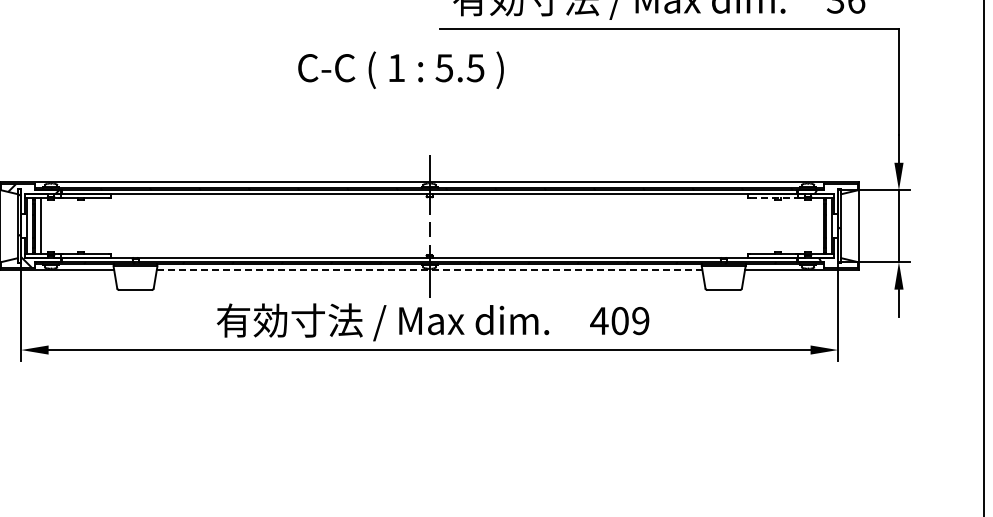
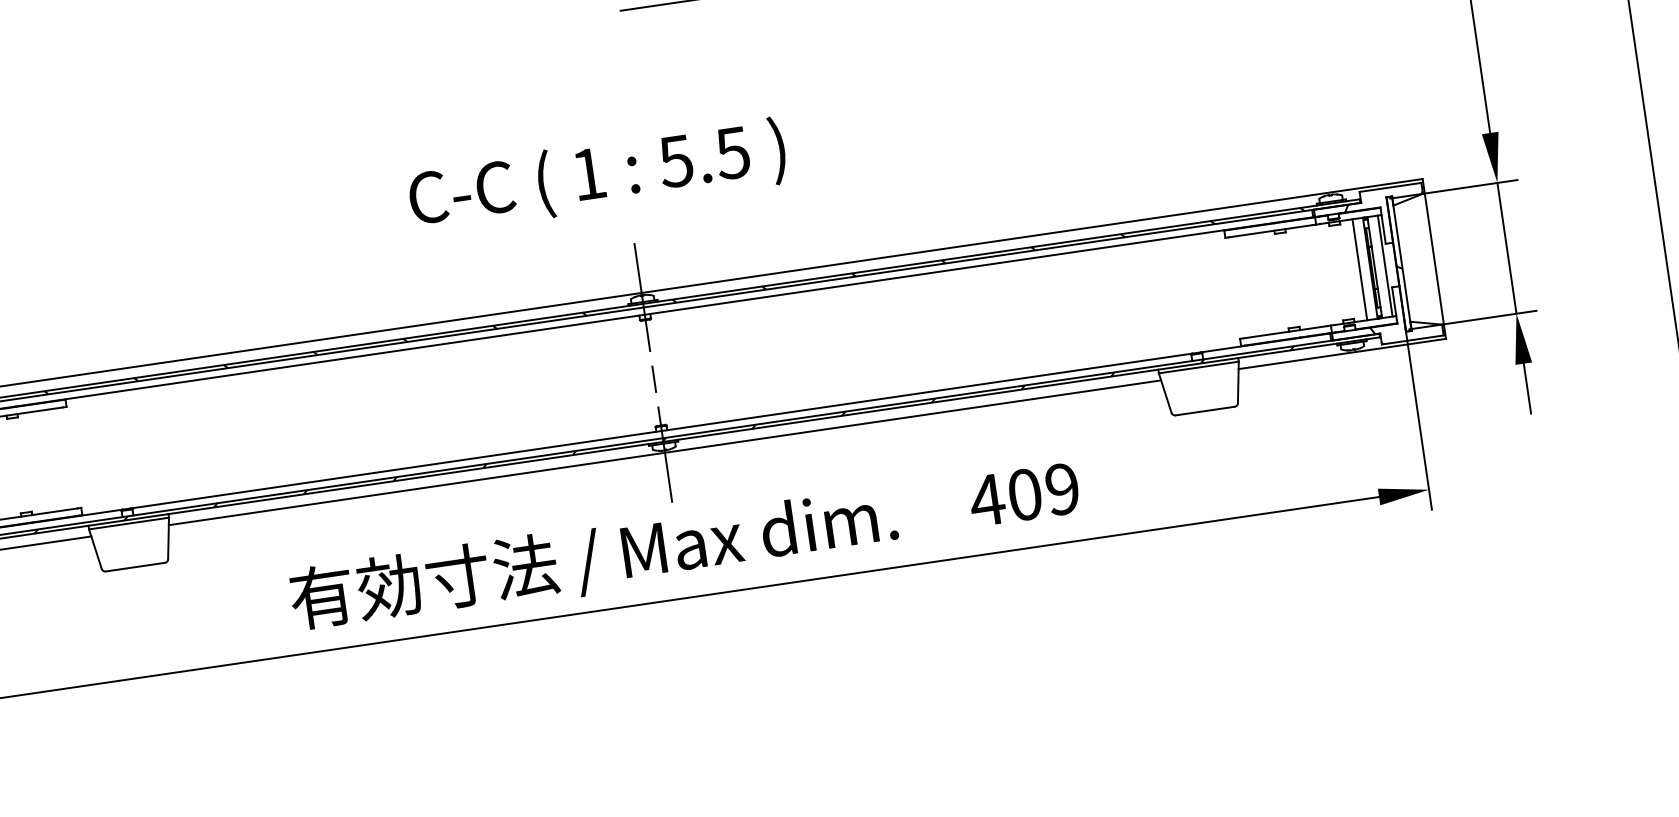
text: (400, 69) -> (596, 175), moved
line: (773, 198) -> (1271, 231), dashed -> solid
line: (818, 225) -> (1360, 268), added
line: (429, 270) -> (664, 453), dashed -> solid

